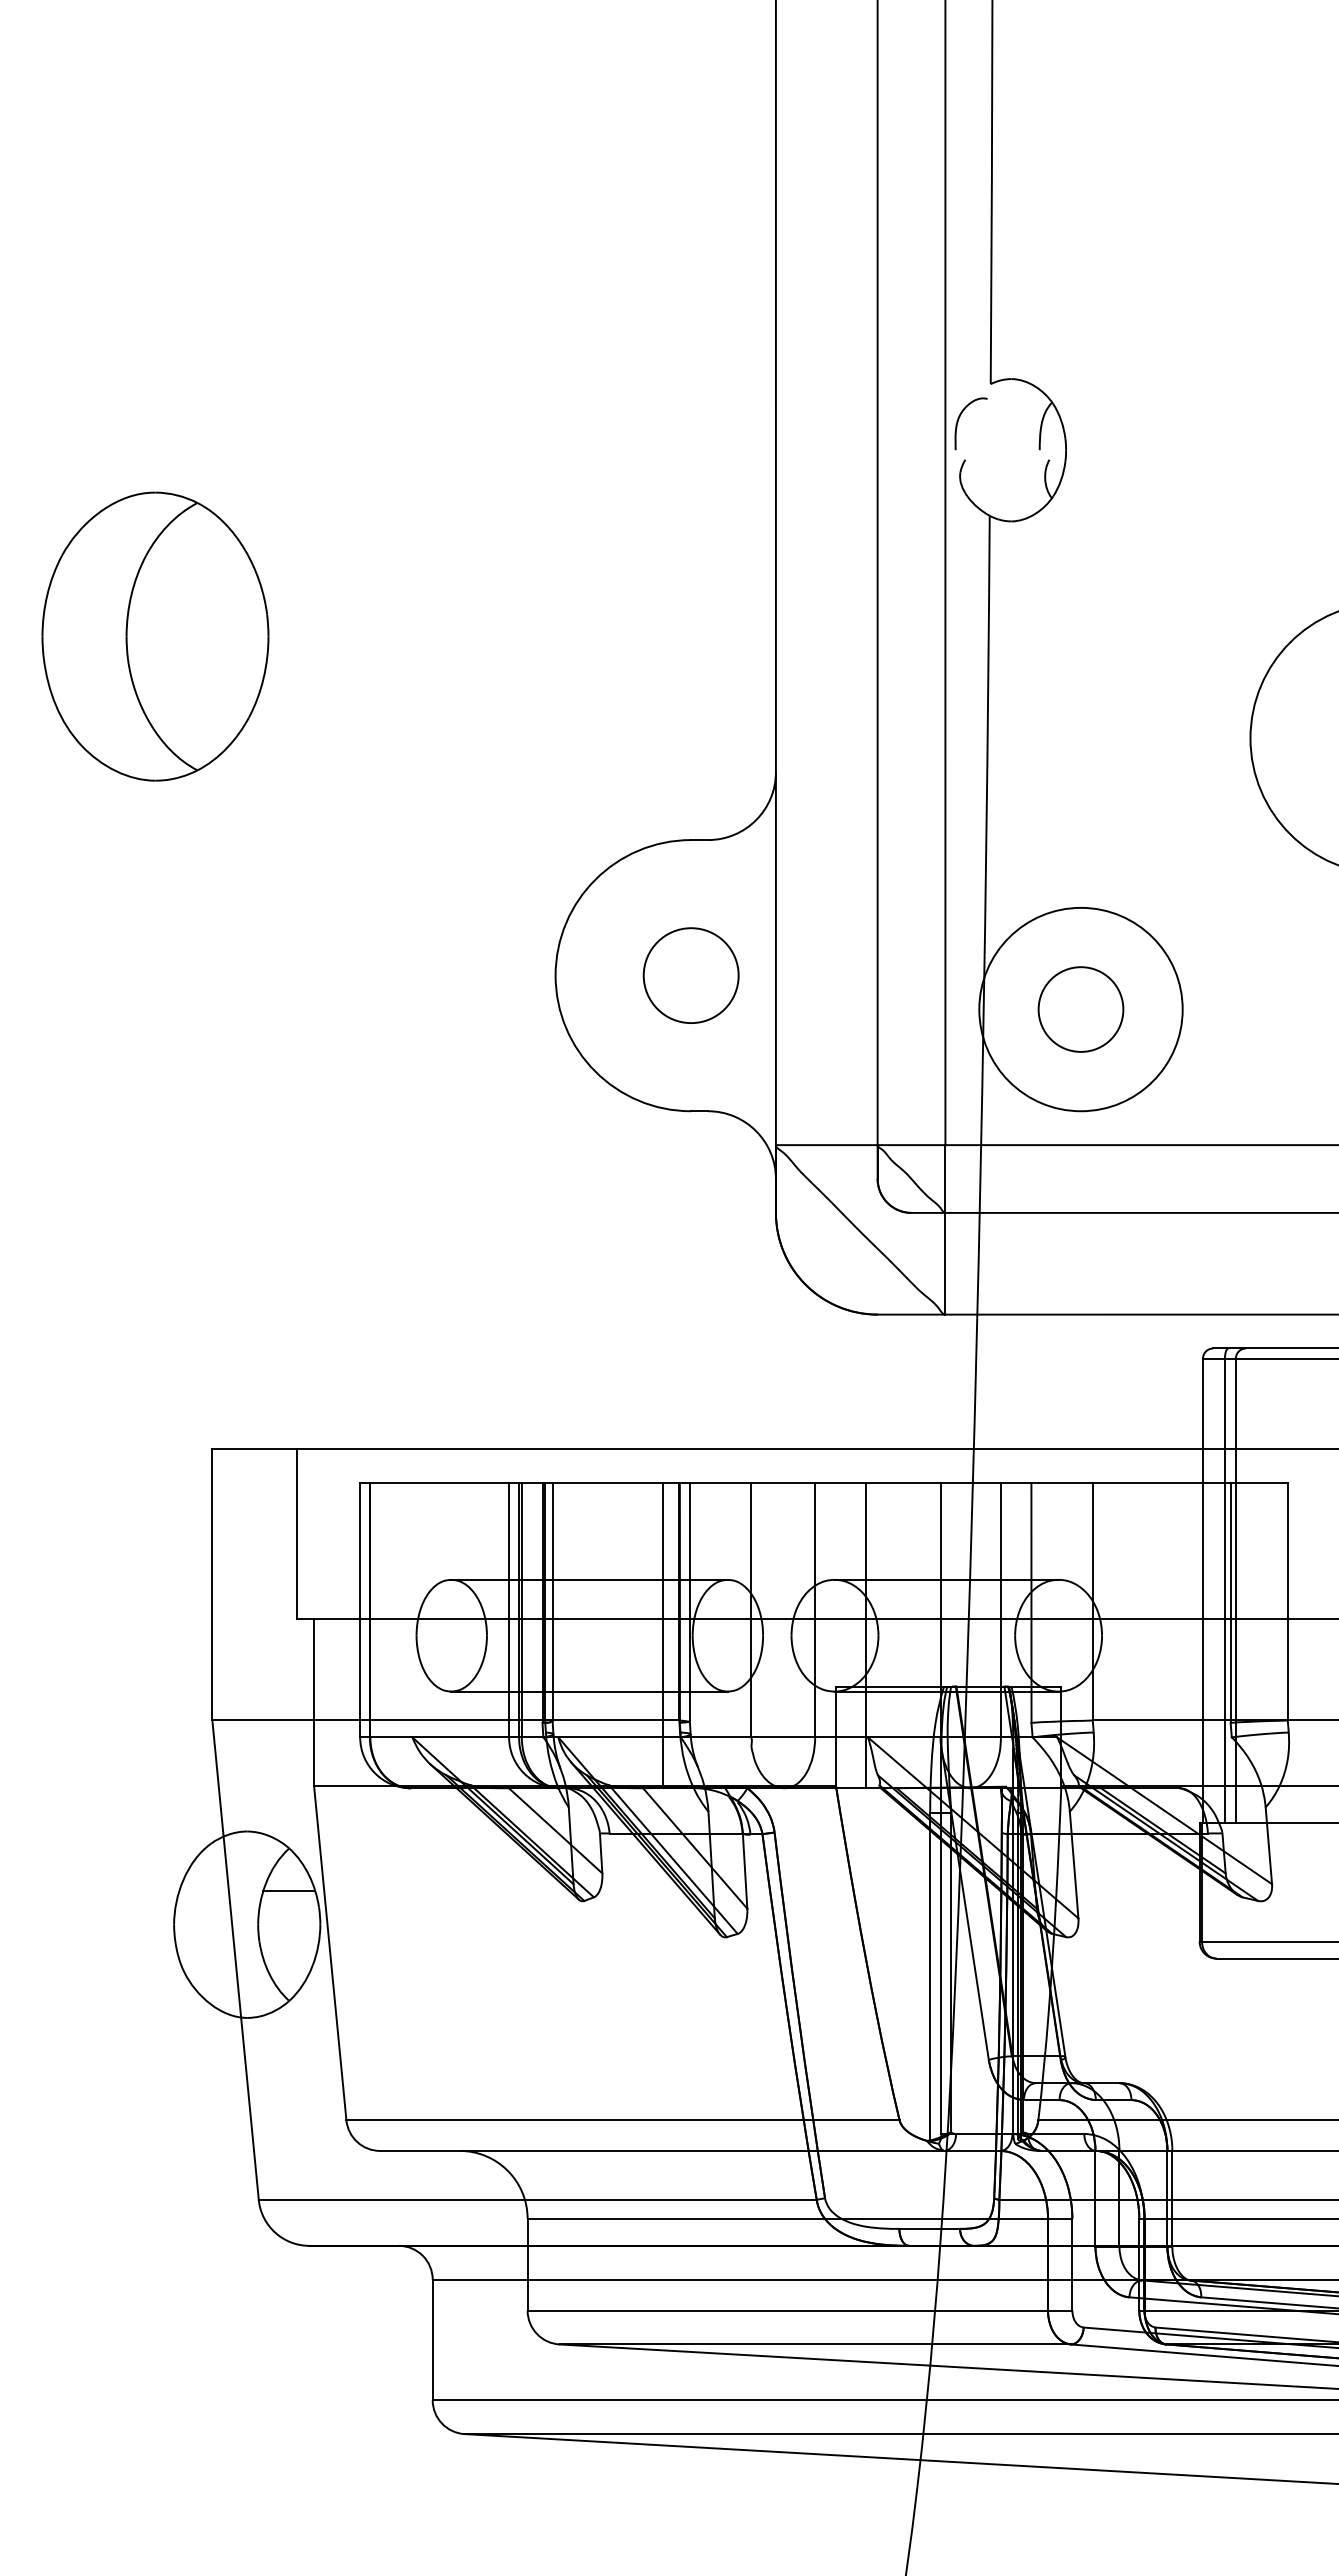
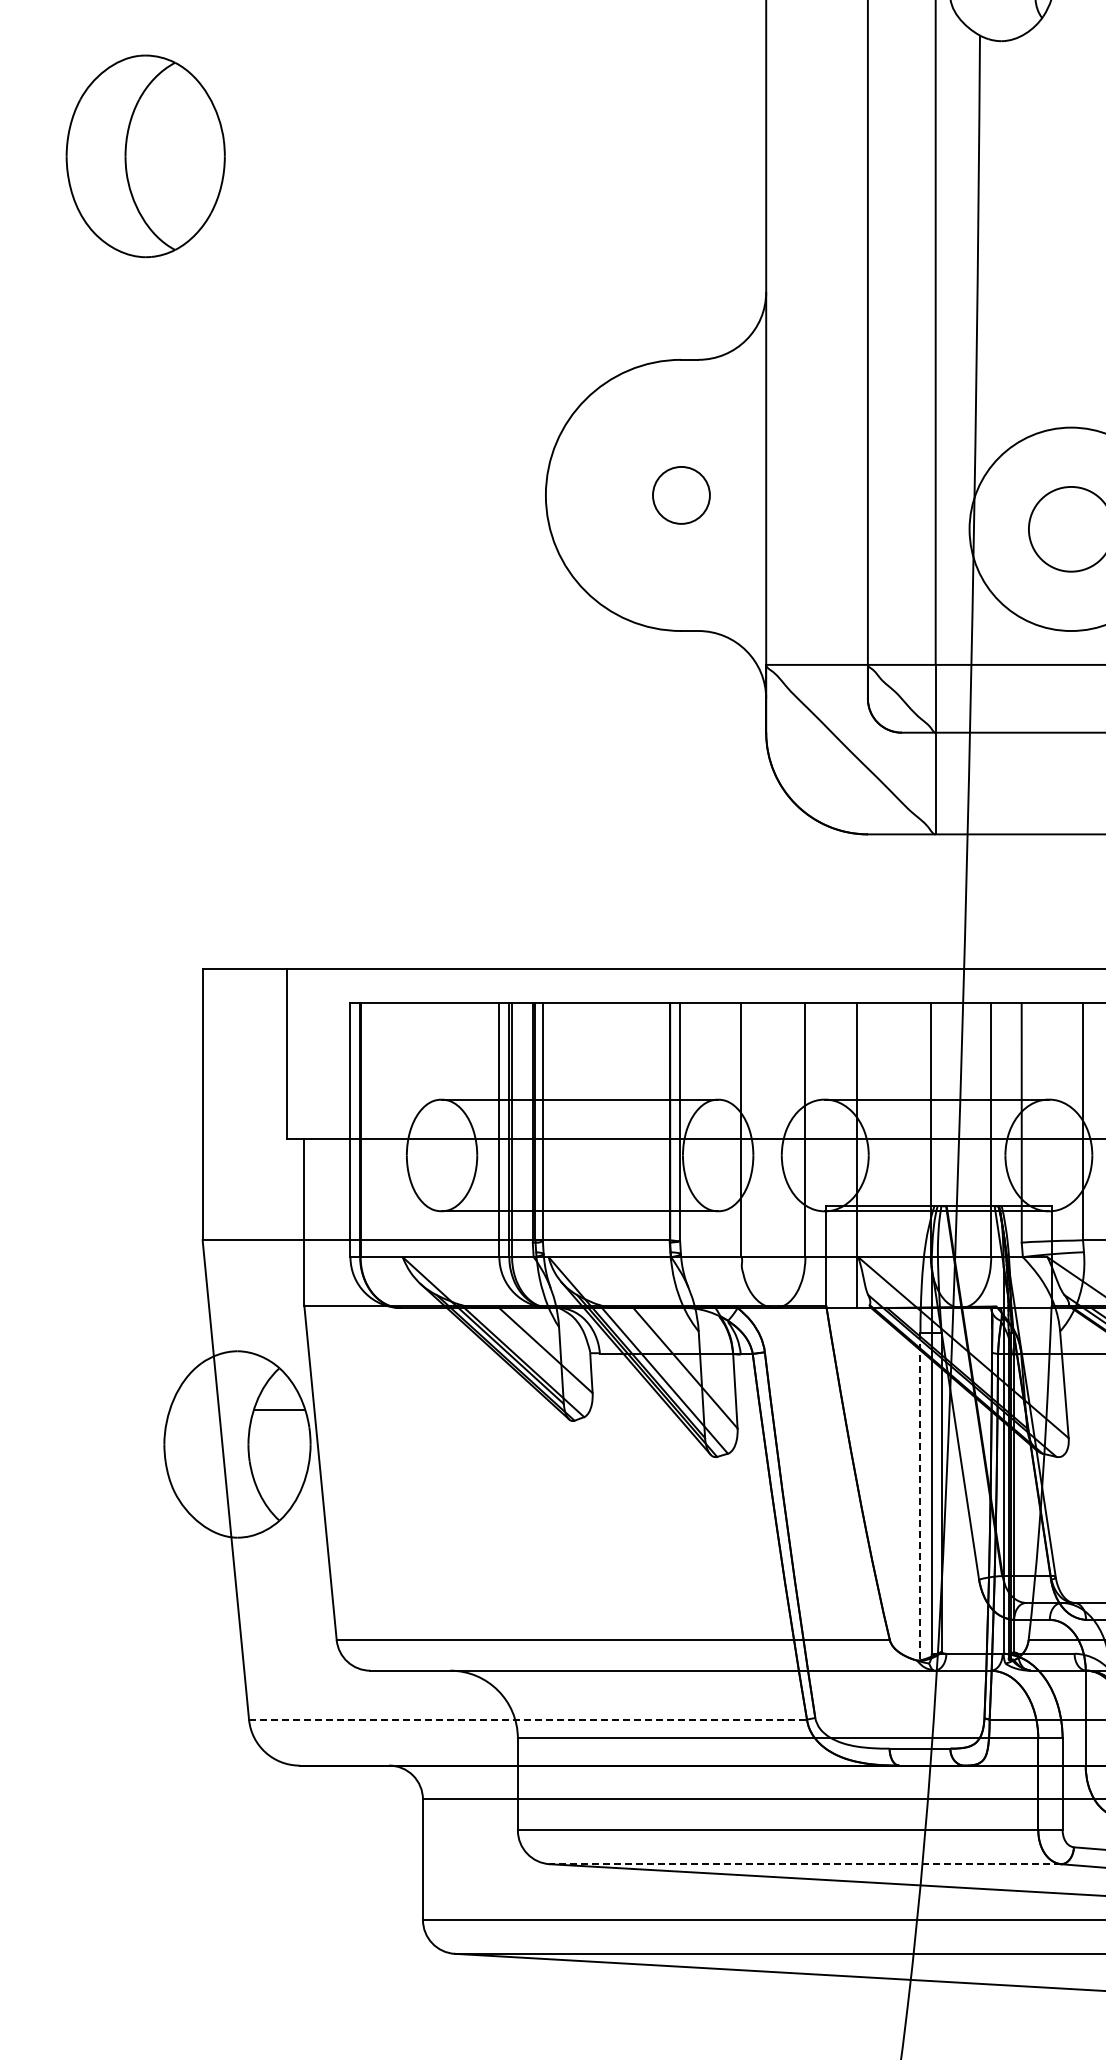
part: (155, 636) -> (145, 156), size x0.7
circle: (690, 975) -> (680, 495), size x0.6
line: (663, 1635) -> (653, 1155), removed
line: (930, 1977) -> (920, 1497), solid -> dashed
line: (537, 2199) -> (527, 1719), solid -> dashed
line: (815, 2344) -> (805, 1864), solid -> dashed

